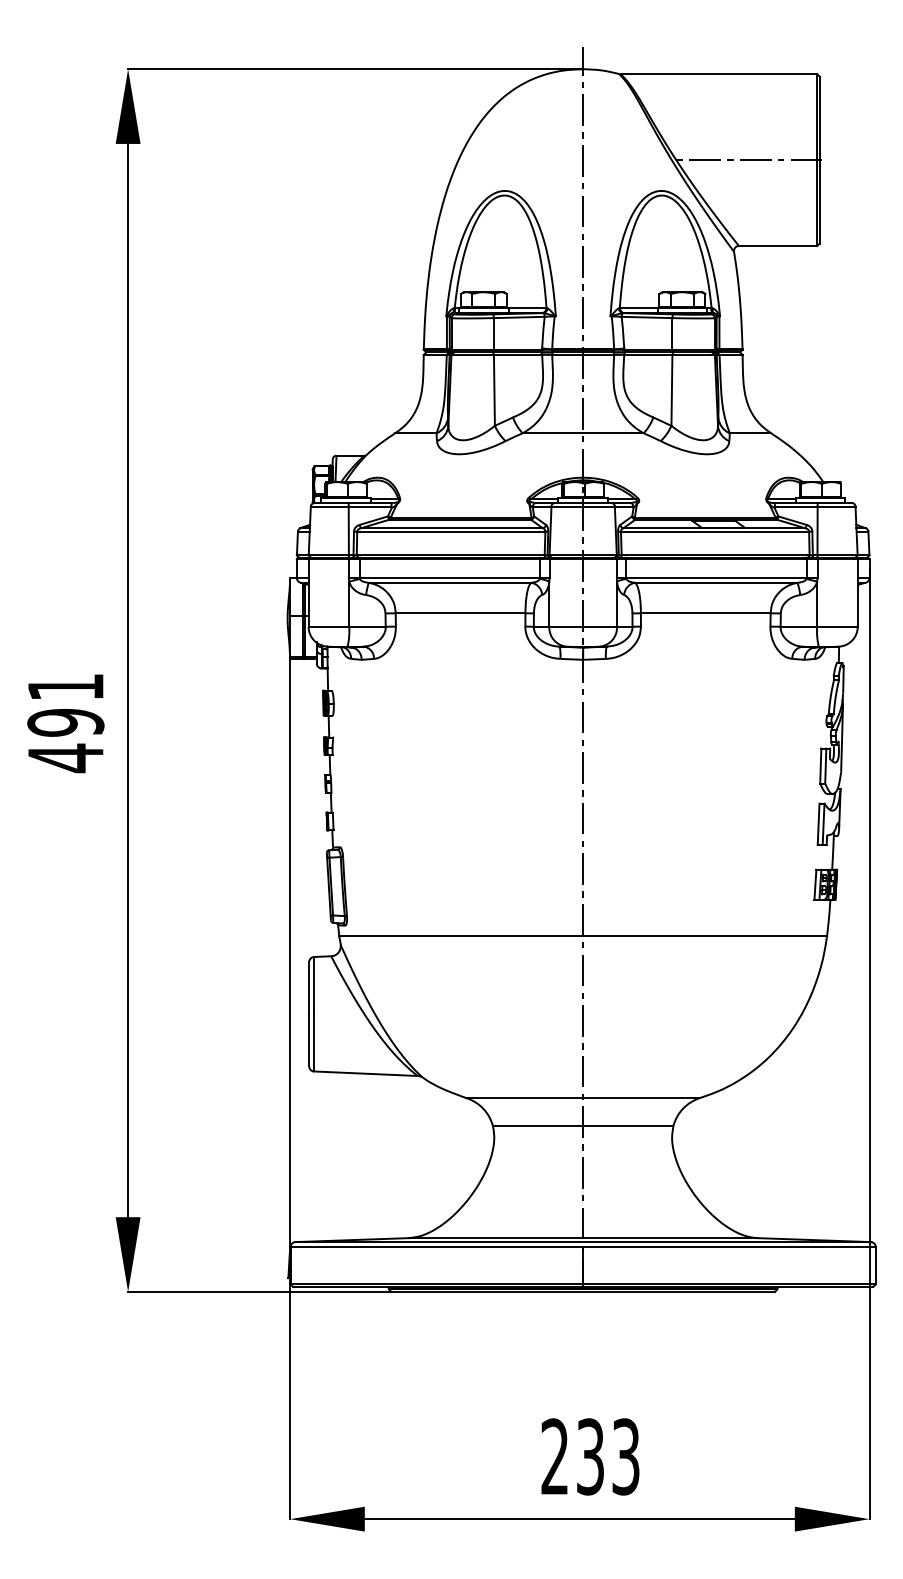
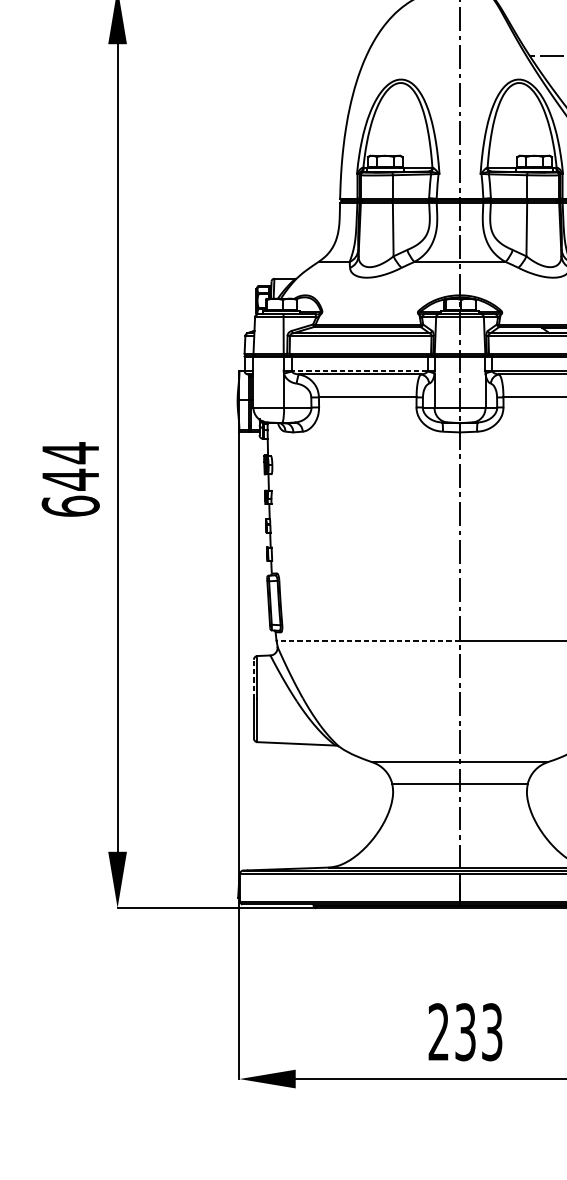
line: (449, 577) -> (359, 370), solid -> dashed
text: (65, 722) -> (70, 479), 491 -> 644
line: (461, 936) -> (368, 640), solid -> dashed
line: (309, 987) -> (254, 678), solid -> dashed

